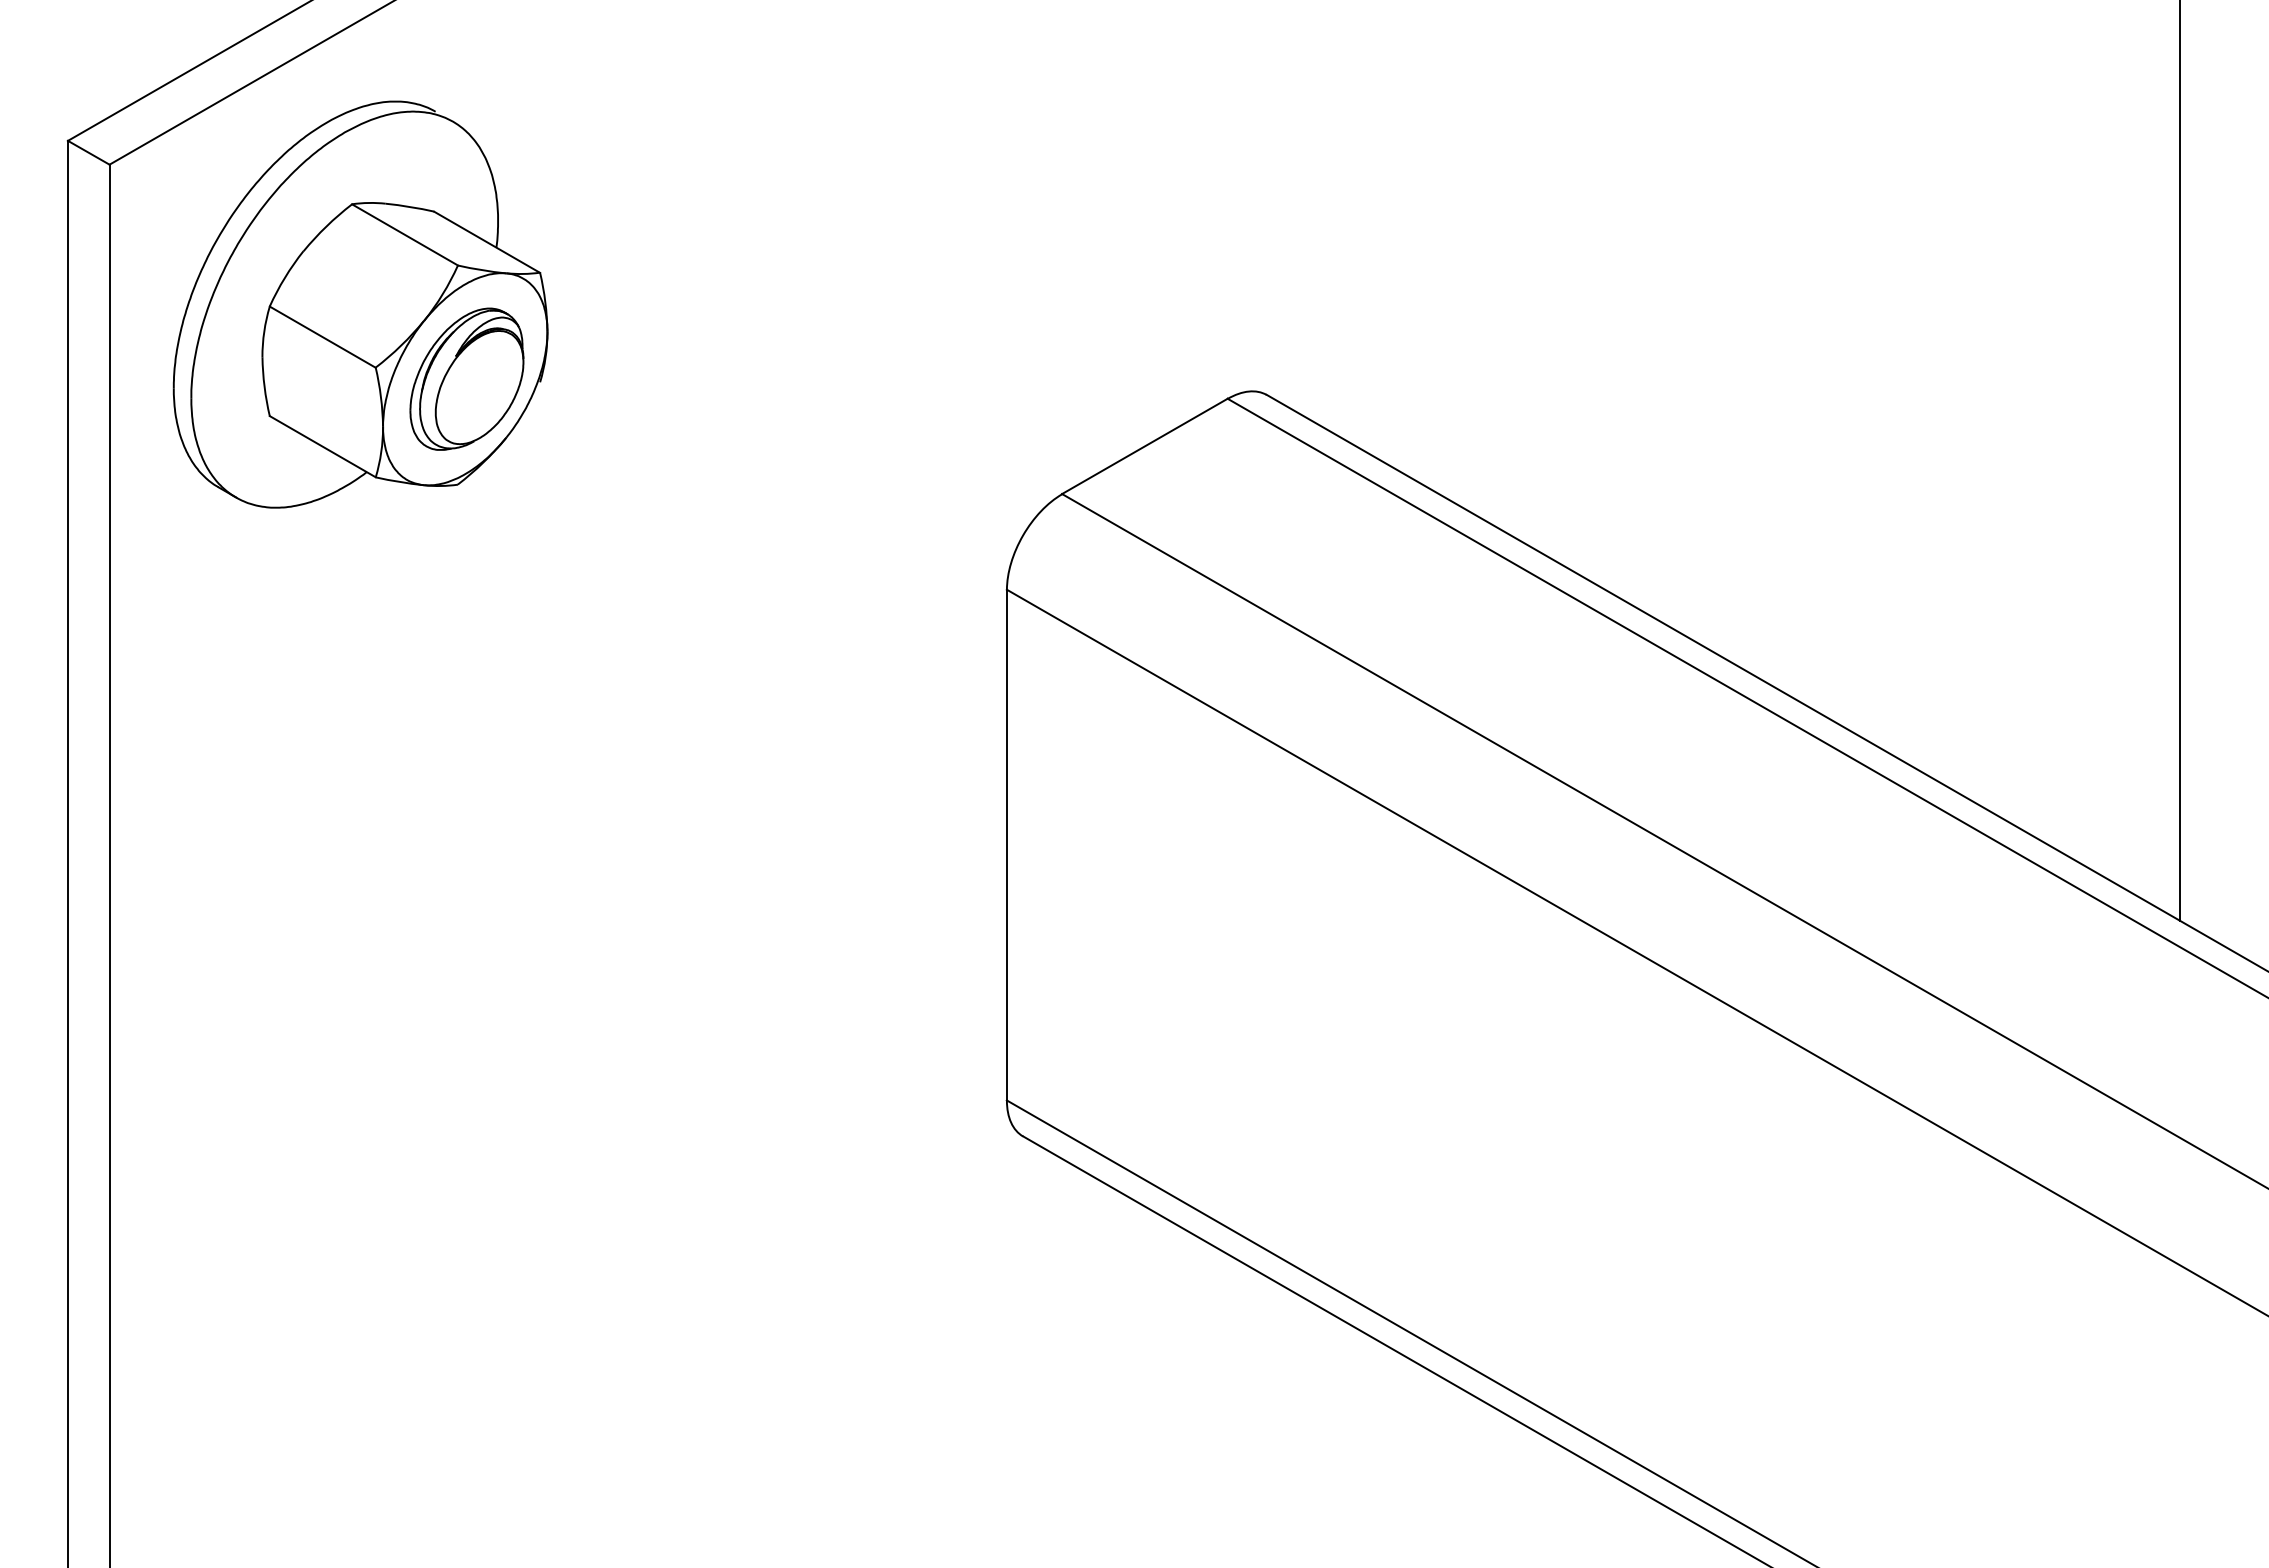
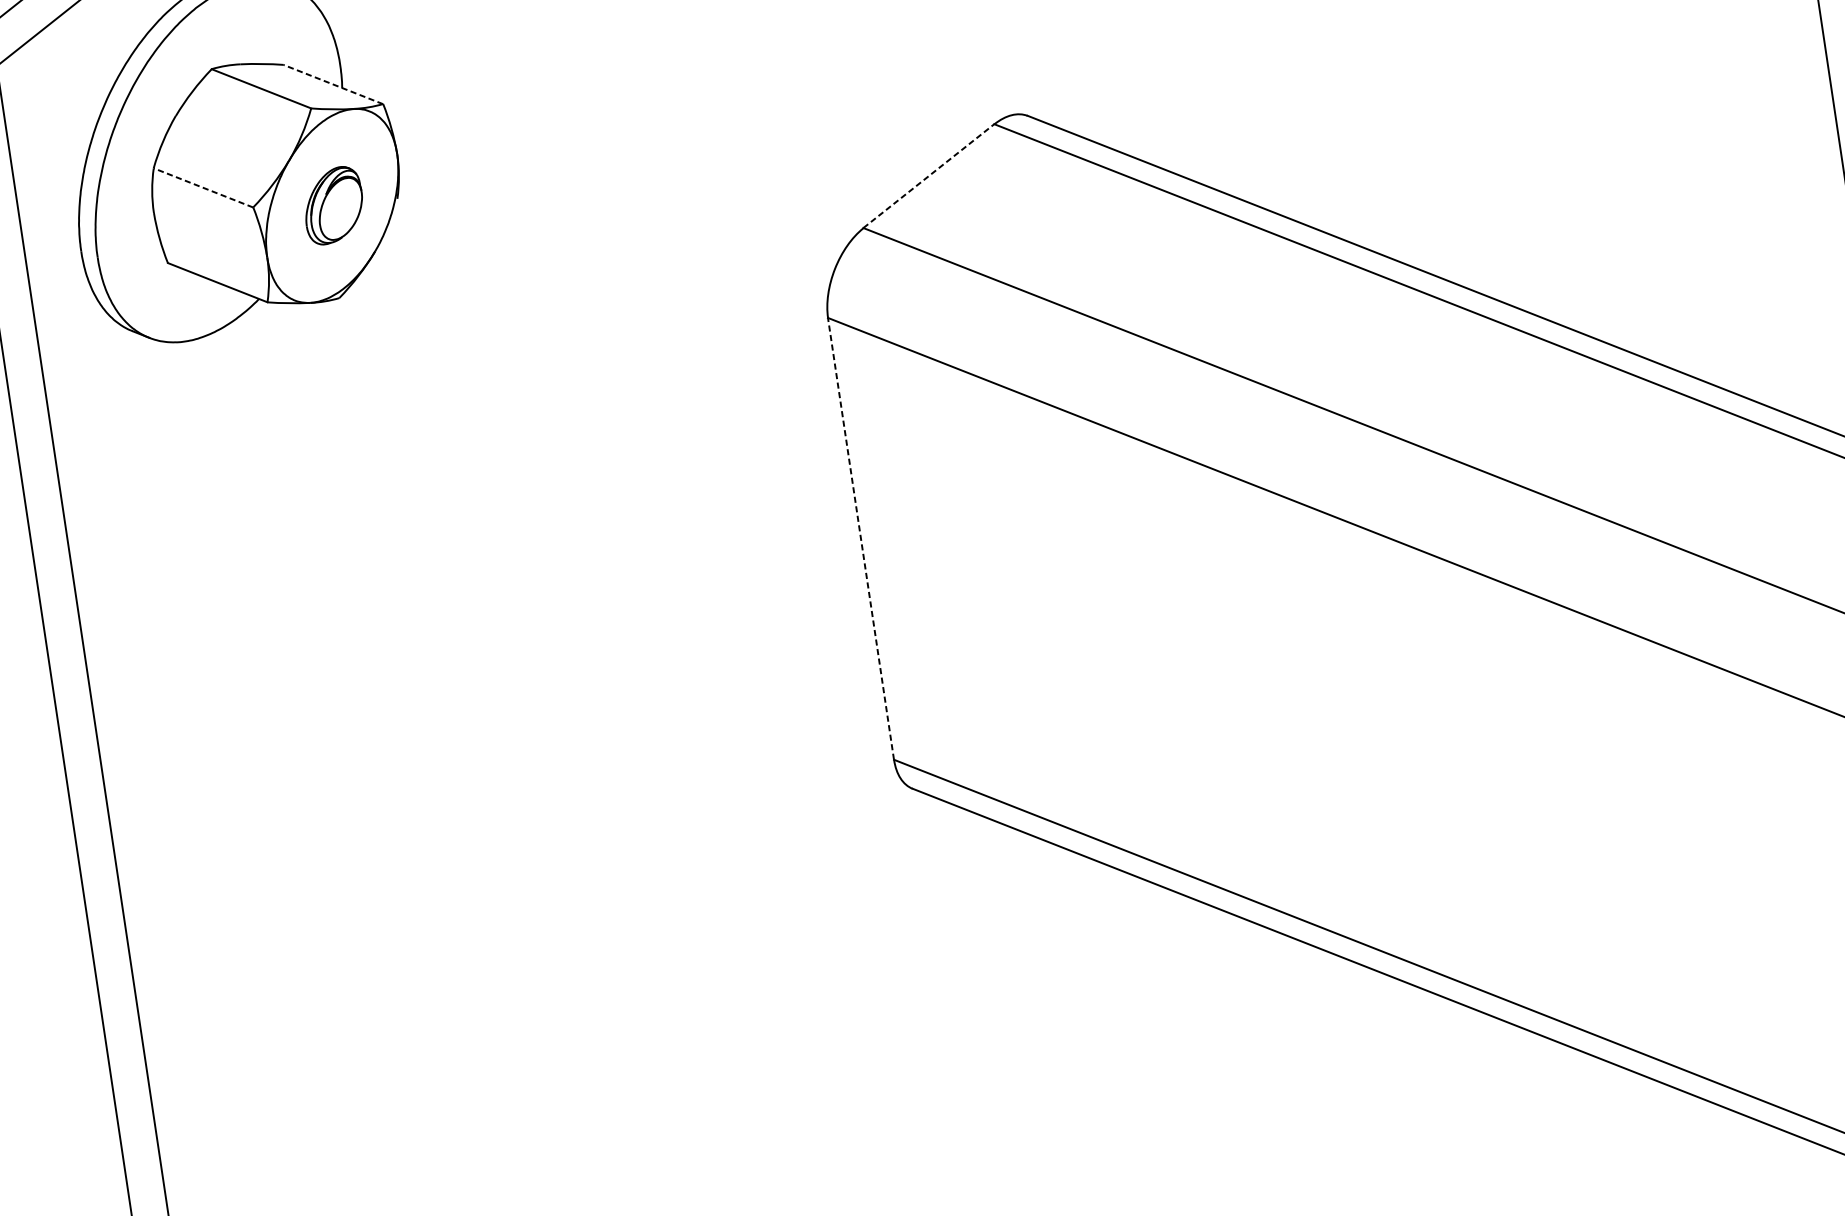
line: (486, 242) -> (332, 84), solid -> dashed
line: (322, 336) -> (203, 187), solid -> dashed
part: (466, 378) -> (333, 205), size x0.6
line: (1144, 446) -> (928, 176), solid -> dashed
line: (1006, 844) -> (860, 538), solid -> dashed

